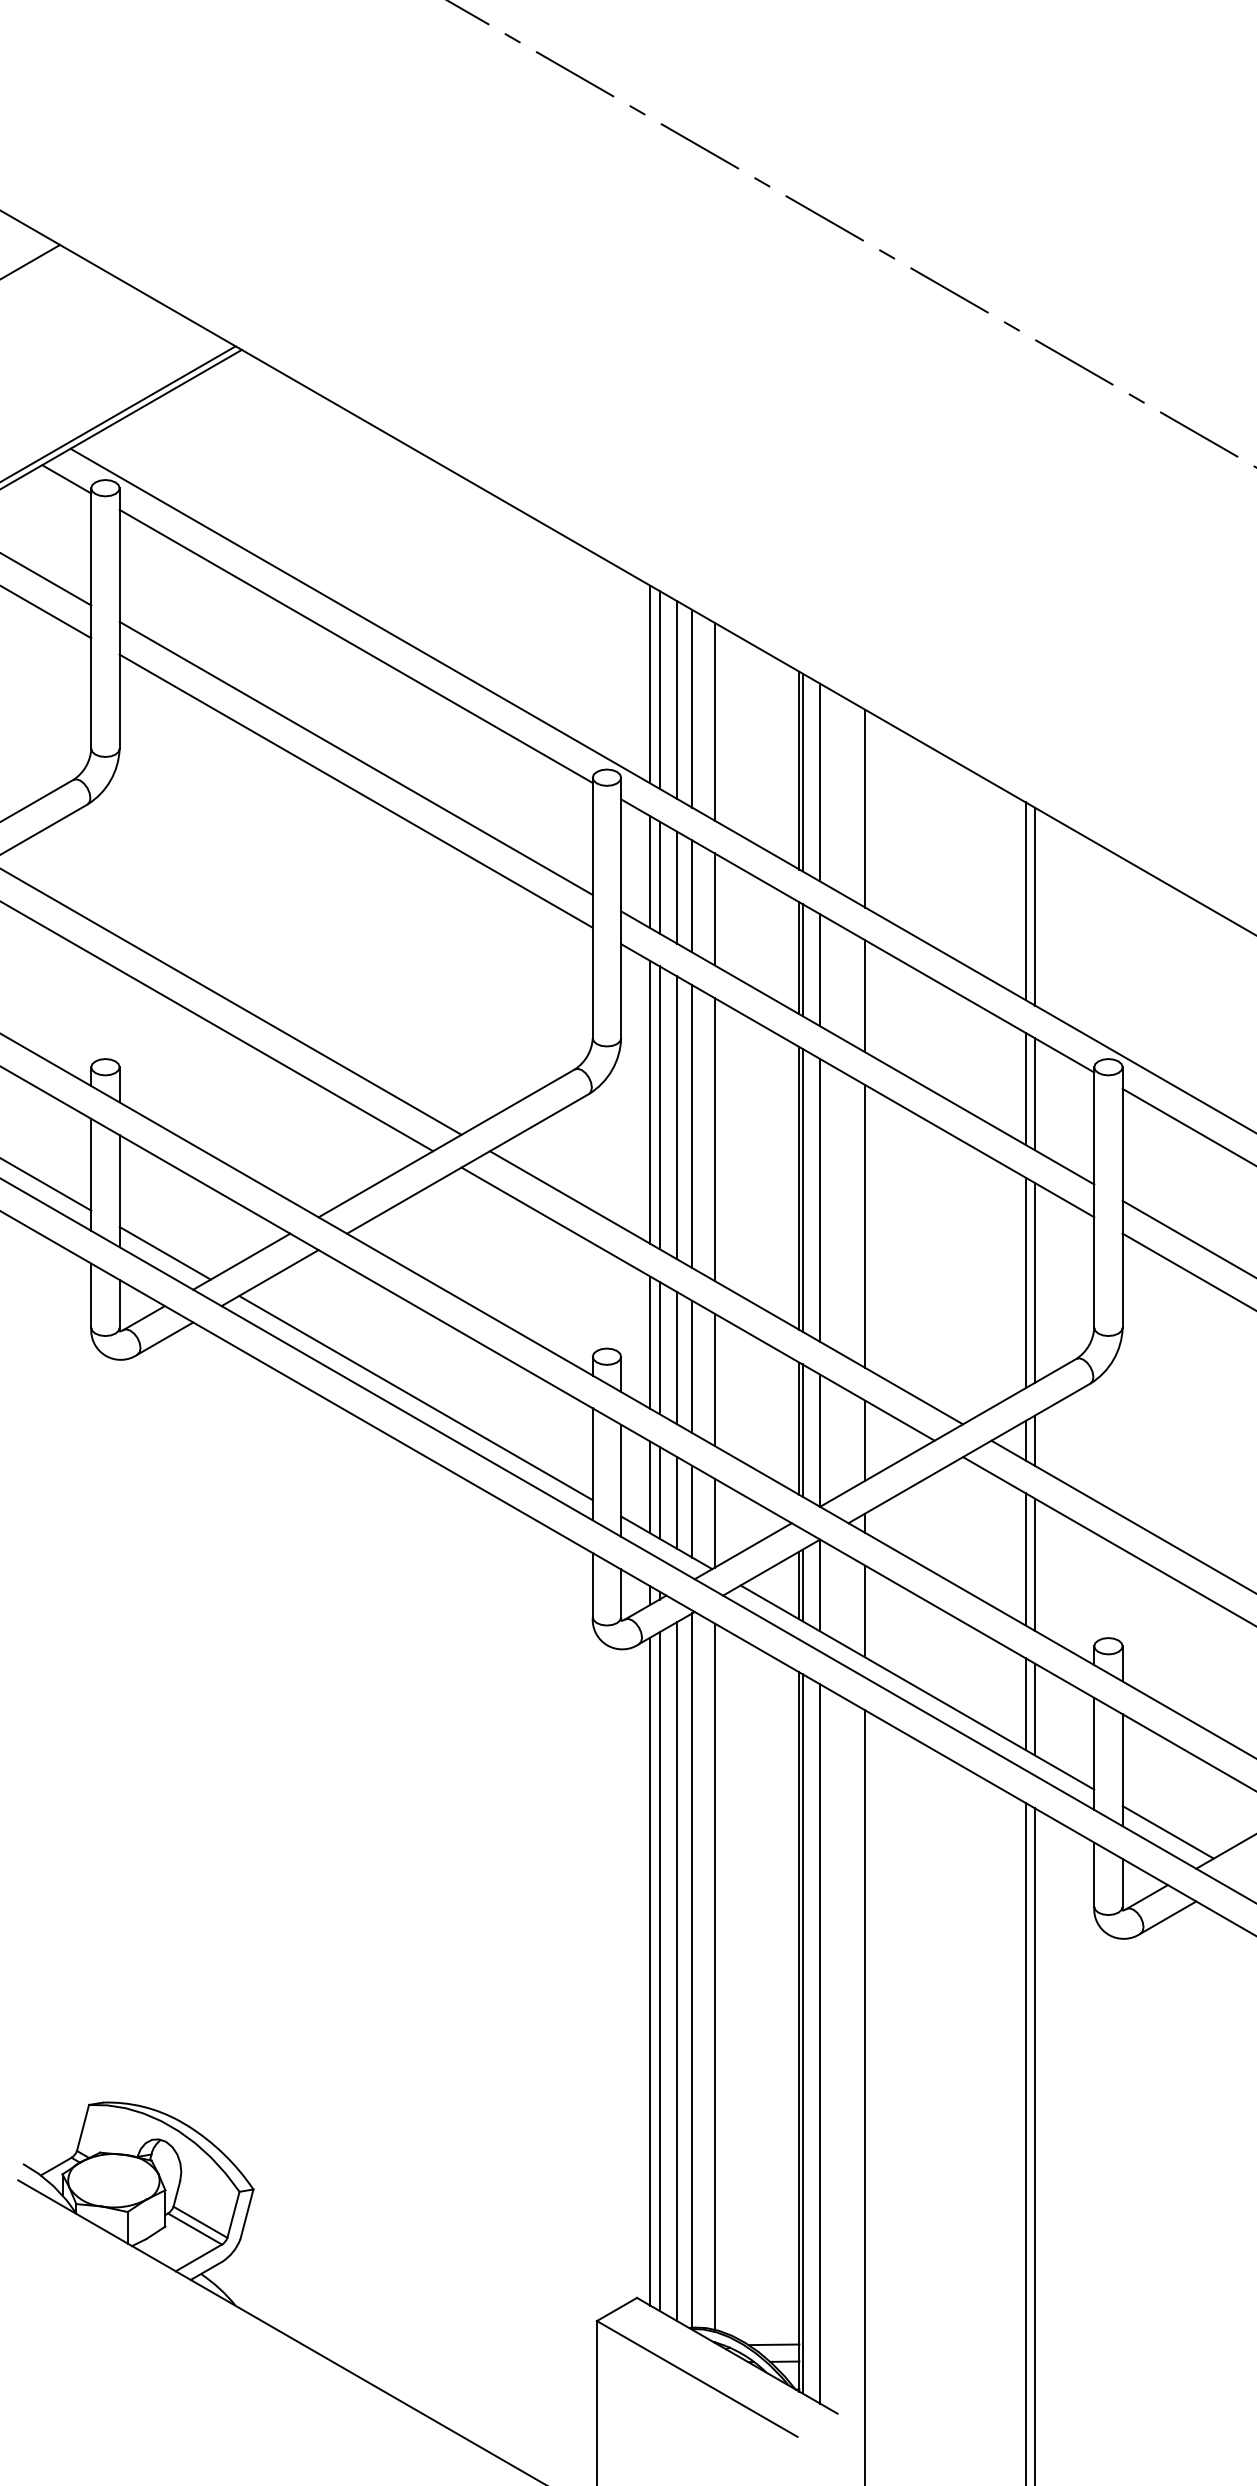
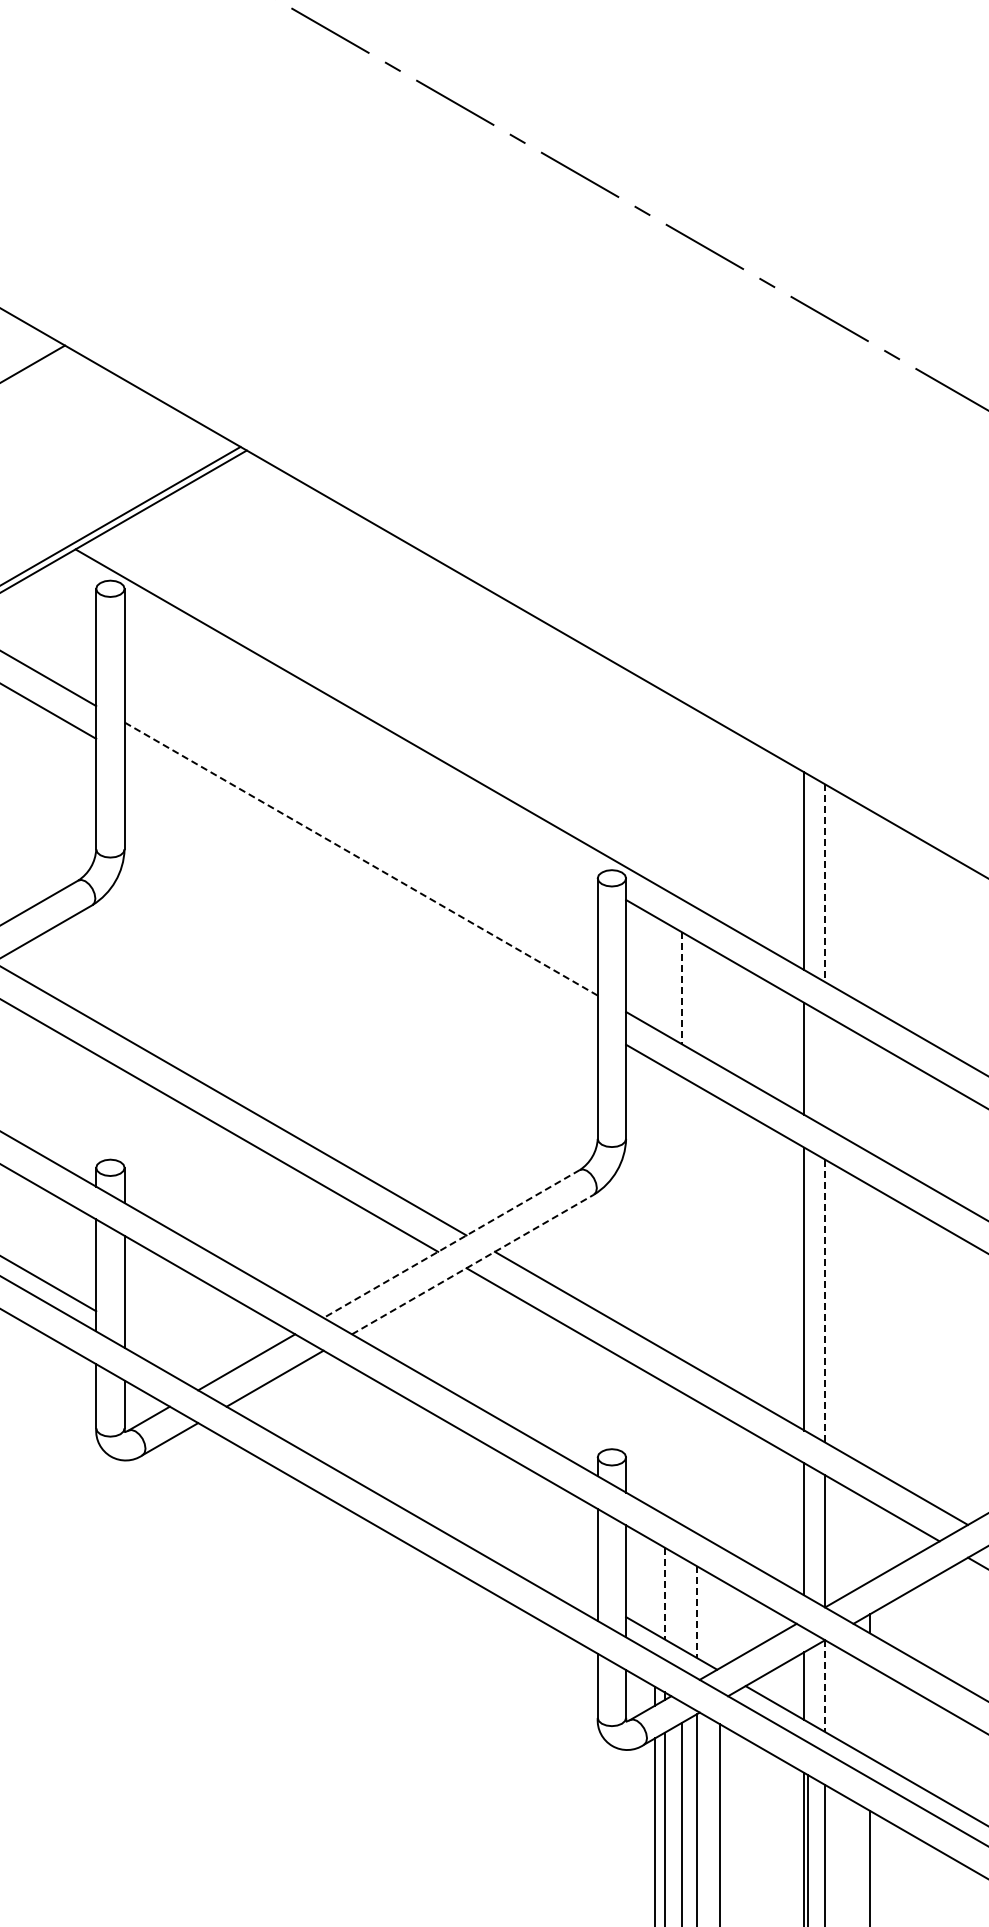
line: (66, 479) -> (71, 580), removed
line: (355, 646) -> (360, 747), removed
line: (650, 684) -> (655, 785), removed
line: (659, 689) -> (664, 790), removed
line: (677, 699) -> (682, 800), removed
line: (692, 708) -> (697, 809), removed
line: (714, 721) -> (719, 822), removed
line: (355, 758) -> (360, 859), solid -> dashed
line: (802, 772) -> (807, 873), removed
line: (820, 782) -> (825, 883), solid -> dashed
line: (355, 790) -> (360, 891), removed
line: (865, 808) -> (870, 909), removed
line: (650, 872) -> (655, 973), removed
line: (659, 877) -> (664, 978), removed
line: (677, 887) -> (682, 988), solid -> dashed
line: (692, 896) -> (697, 997), removed
line: (714, 909) -> (719, 1010), removed
line: (802, 960) -> (807, 1061), removed
line: (820, 970) -> (825, 1071), removed
line: (865, 996) -> (870, 1097), removed
line: (650, 1101) -> (655, 1202), removed
line: (659, 1107) -> (664, 1208), removed
line: (677, 1117) -> (682, 1218), removed
line: (692, 1126) -> (697, 1227), removed
line: (714, 1139) -> (719, 1240), removed
line: (446, 1143) -> (451, 1244), solid -> dashed
line: (468, 1163) -> (473, 1264), solid -> dashed
line: (802, 1189) -> (807, 1290), removed
line: (820, 1200) -> (825, 1301), solid -> dashed
line: (865, 1226) -> (870, 1327), removed
line: (164, 1252) -> (169, 1353), removed
line: (650, 1342) -> (655, 1443), removed
line: (659, 1347) -> (664, 1448), removed
line: (677, 1358) -> (682, 1459), removed
line: (692, 1366) -> (697, 1467), removed
line: (714, 1379) -> (719, 1480), removed
line: (415, 1397) -> (420, 1498), removed
line: (802, 1430) -> (807, 1531), removed
line: (865, 1440) -> (870, 1541), removed
line: (650, 1487) -> (655, 1588), removed
line: (659, 1492) -> (664, 1593), solid -> dashed
line: (677, 1502) -> (682, 1603), removed
line: (692, 1511) -> (697, 1612), solid -> dashed
line: (714, 1522) -> (719, 1623), removed
line: (802, 1585) -> (807, 1686), removed
line: (820, 1585) -> (825, 1686), solid -> dashed
line: (865, 1611) -> (870, 1712), removed

